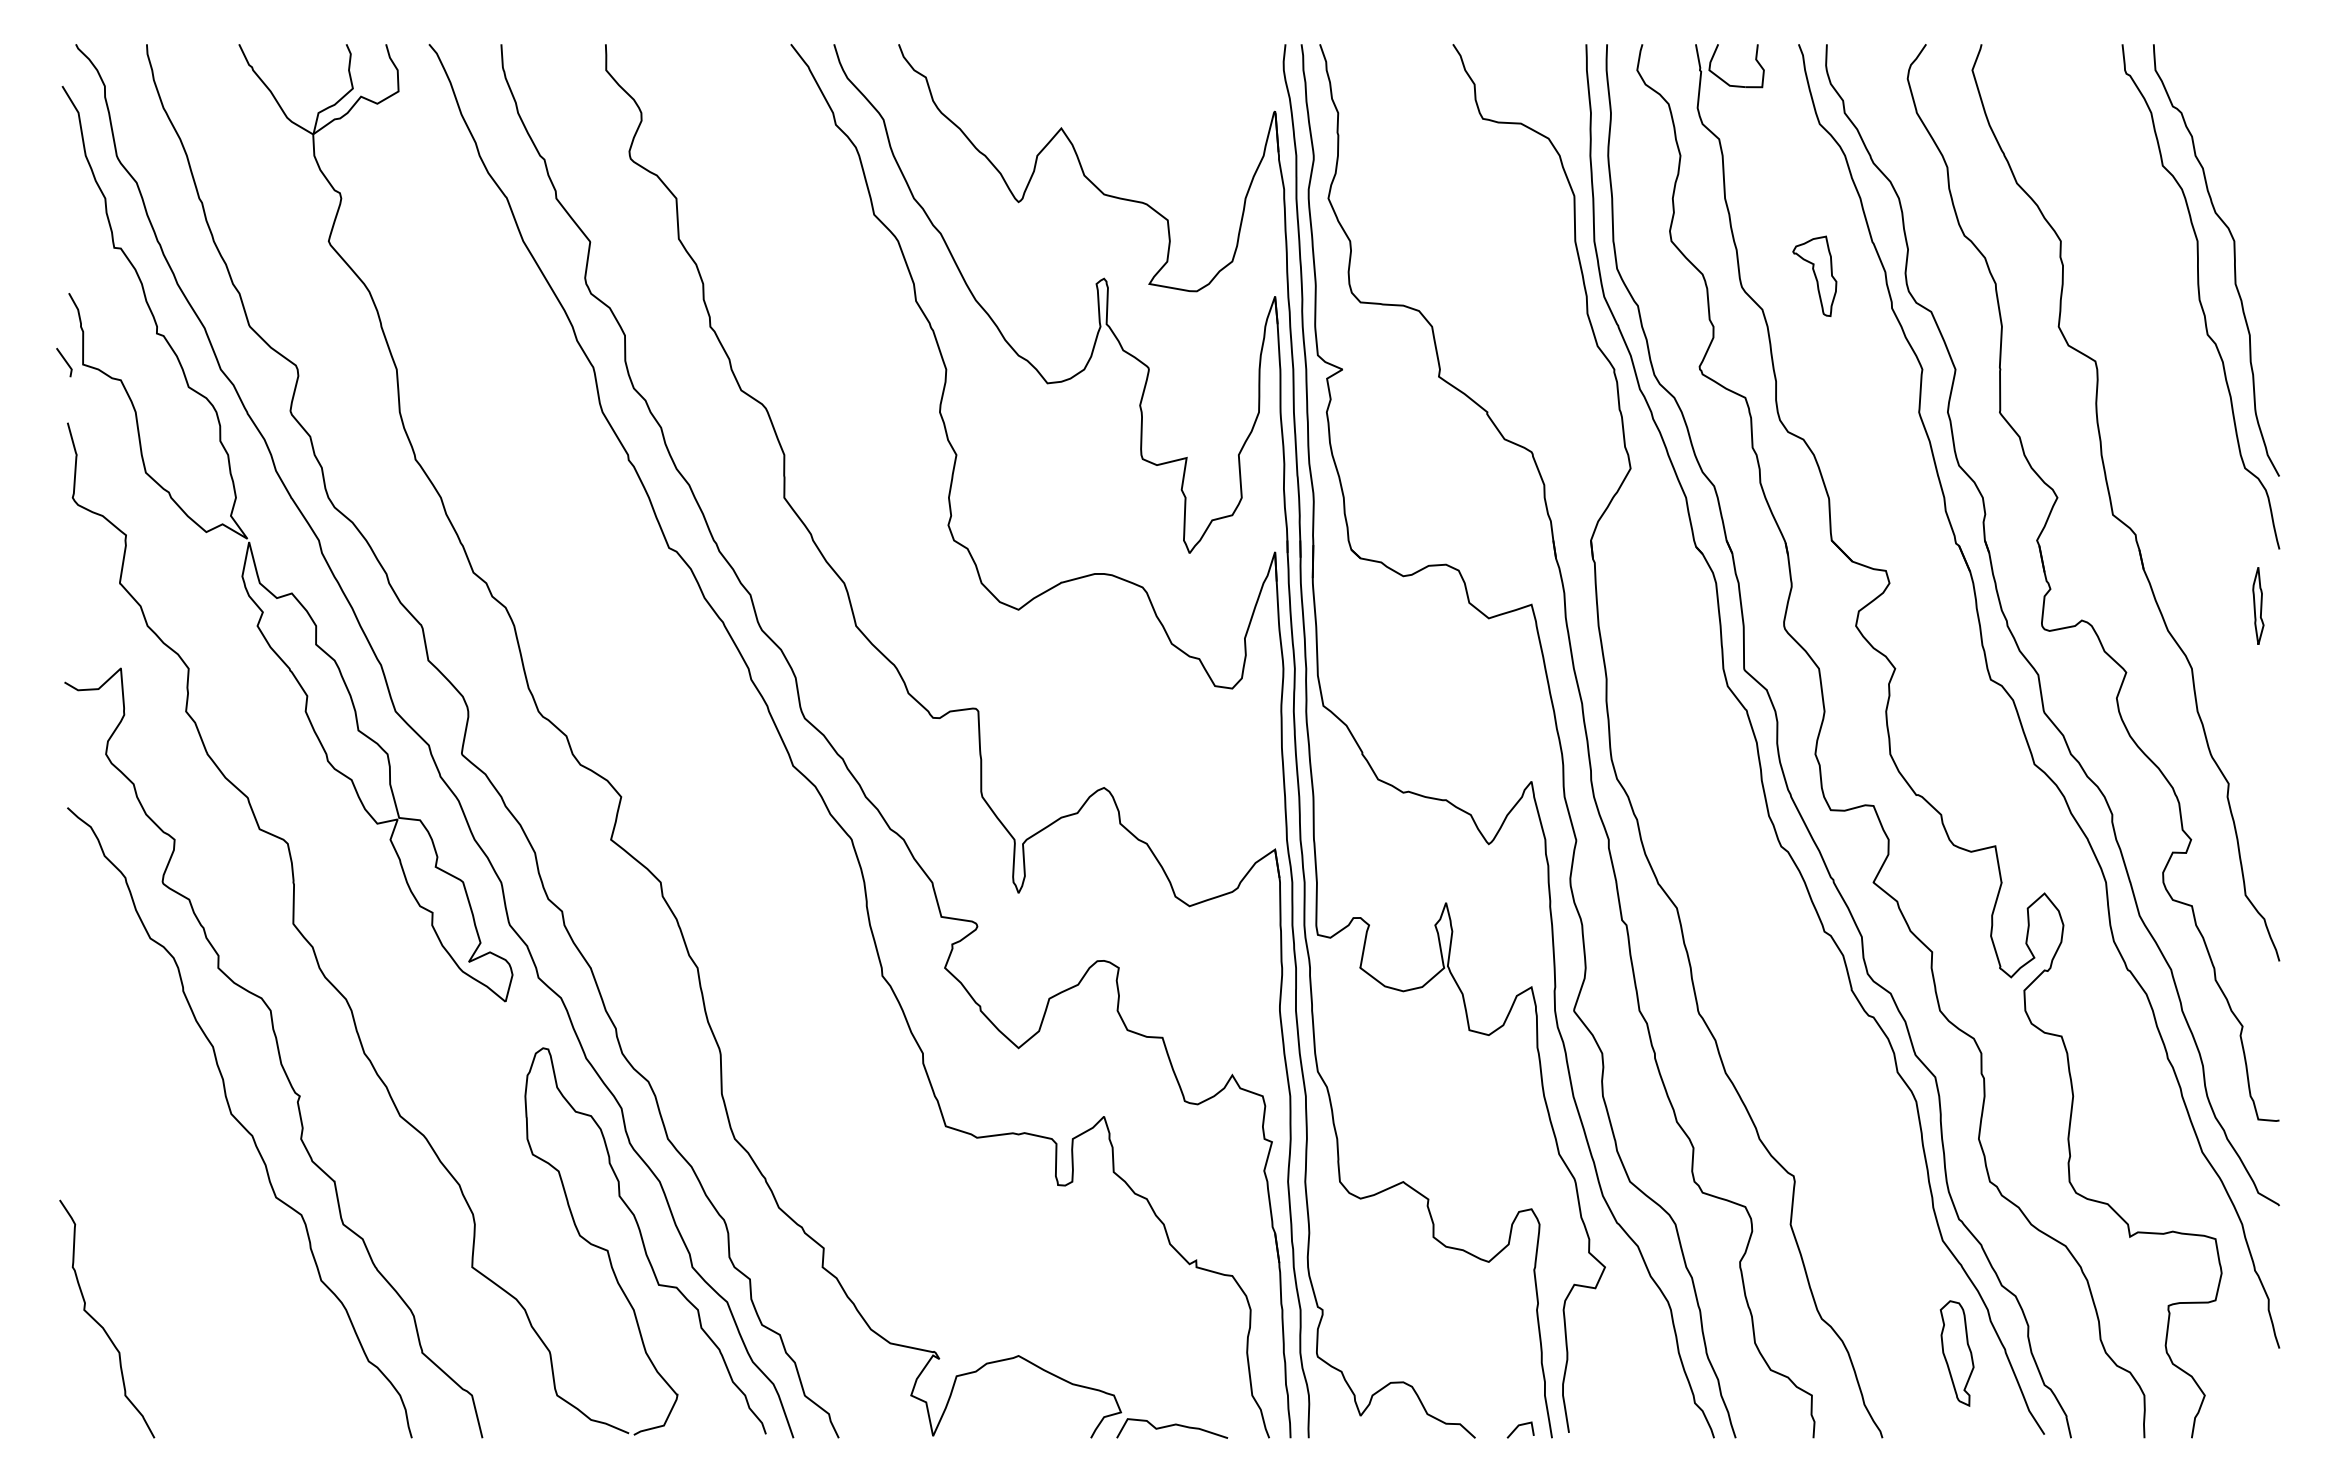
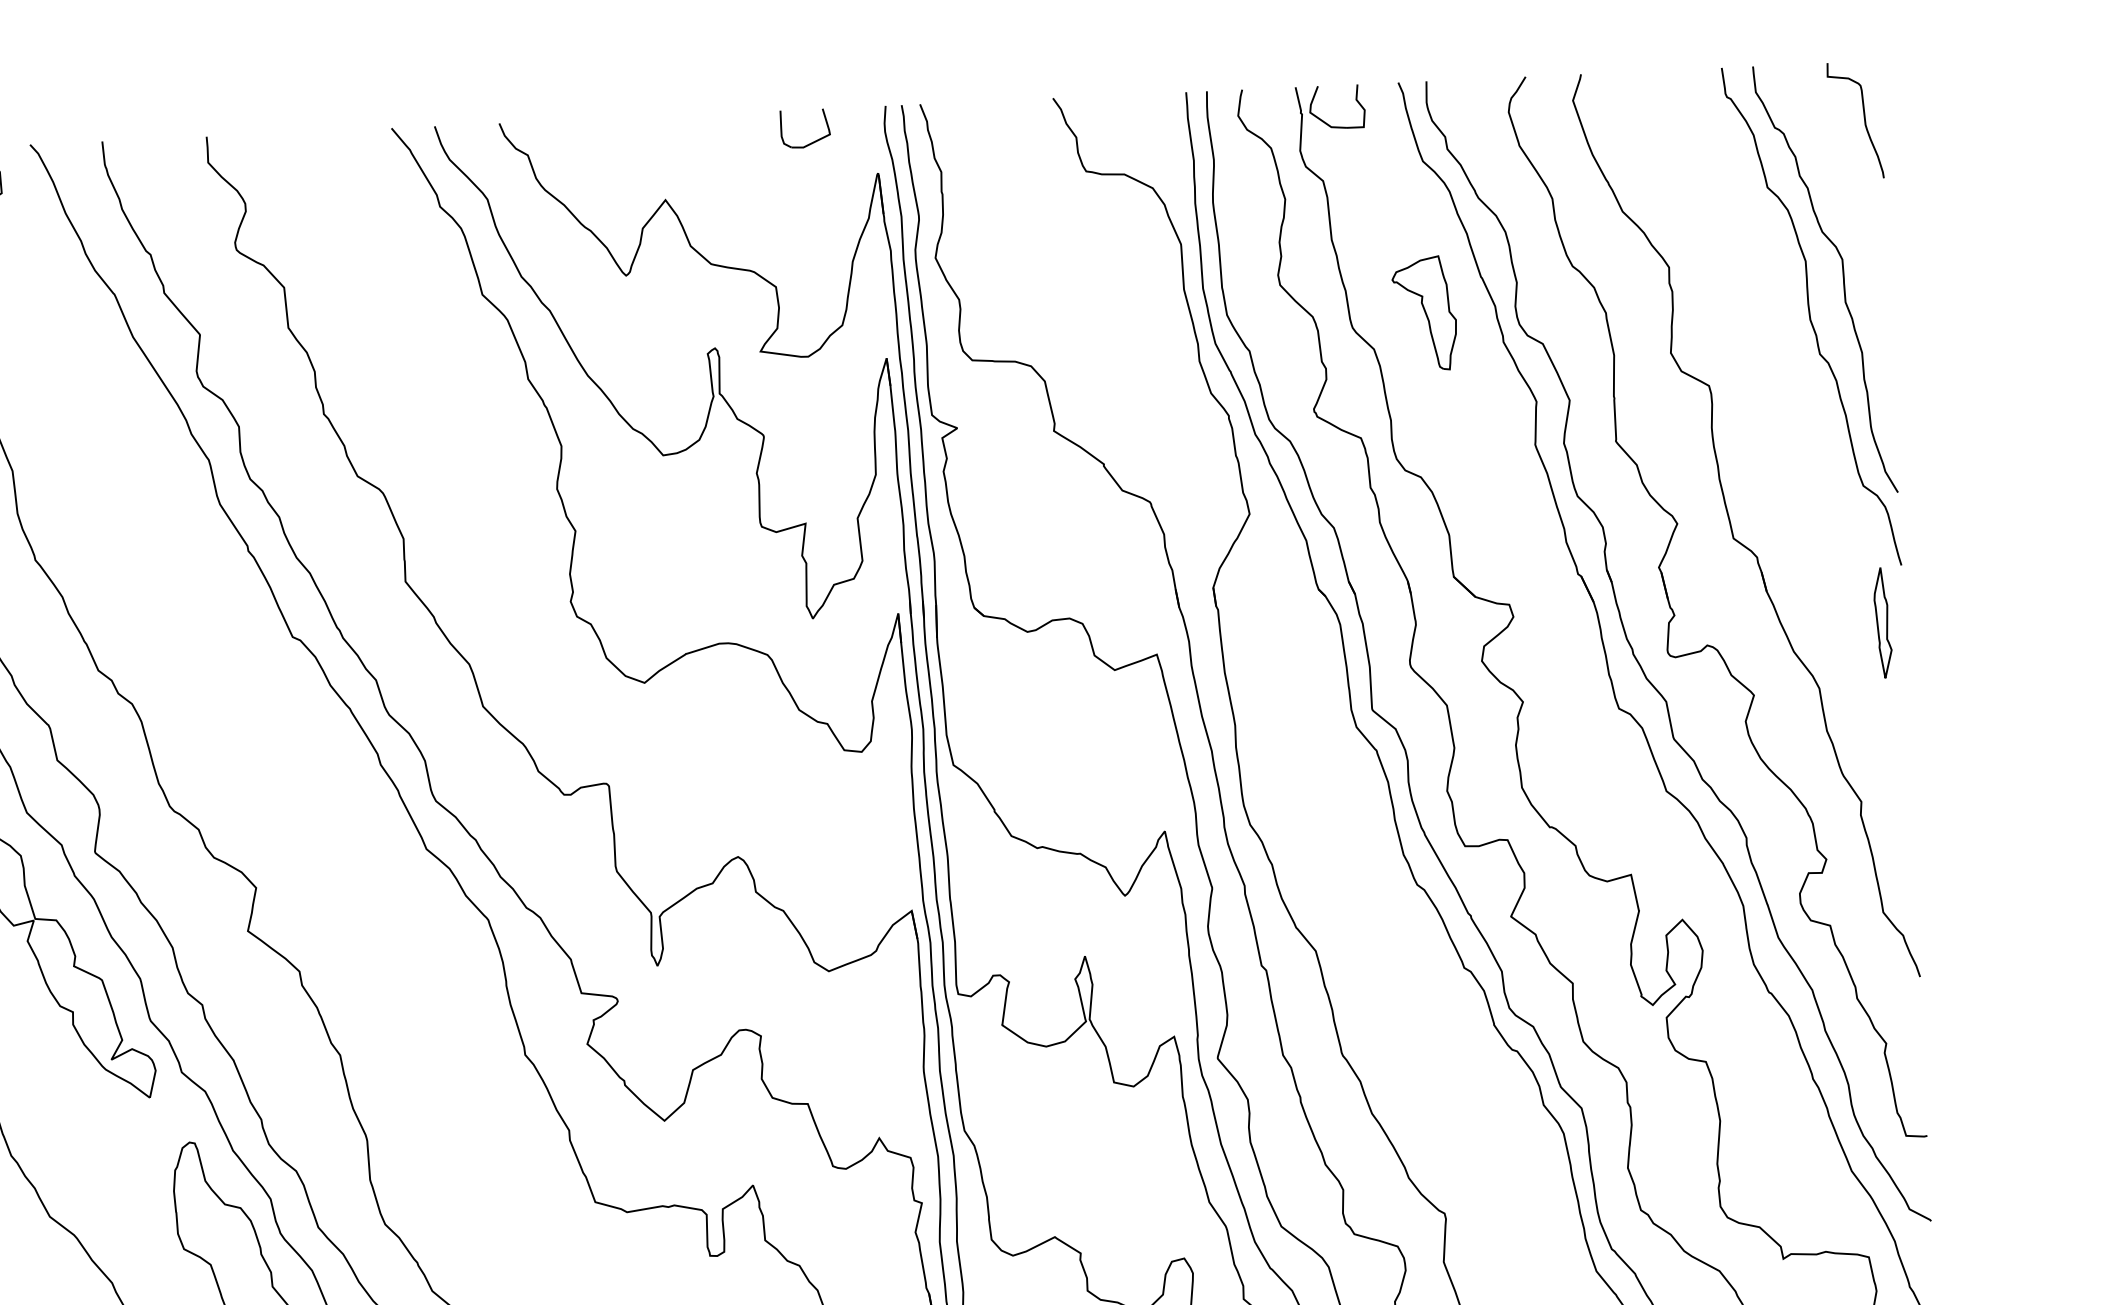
part: (1211, 76) -> (813, 141), added
curve: (2262, 102) -> (1864, 119), added
part: (1814, 276) -> (1424, 313), size x1.43
part: (2258, 605) -> (1883, 622), size x1.43

